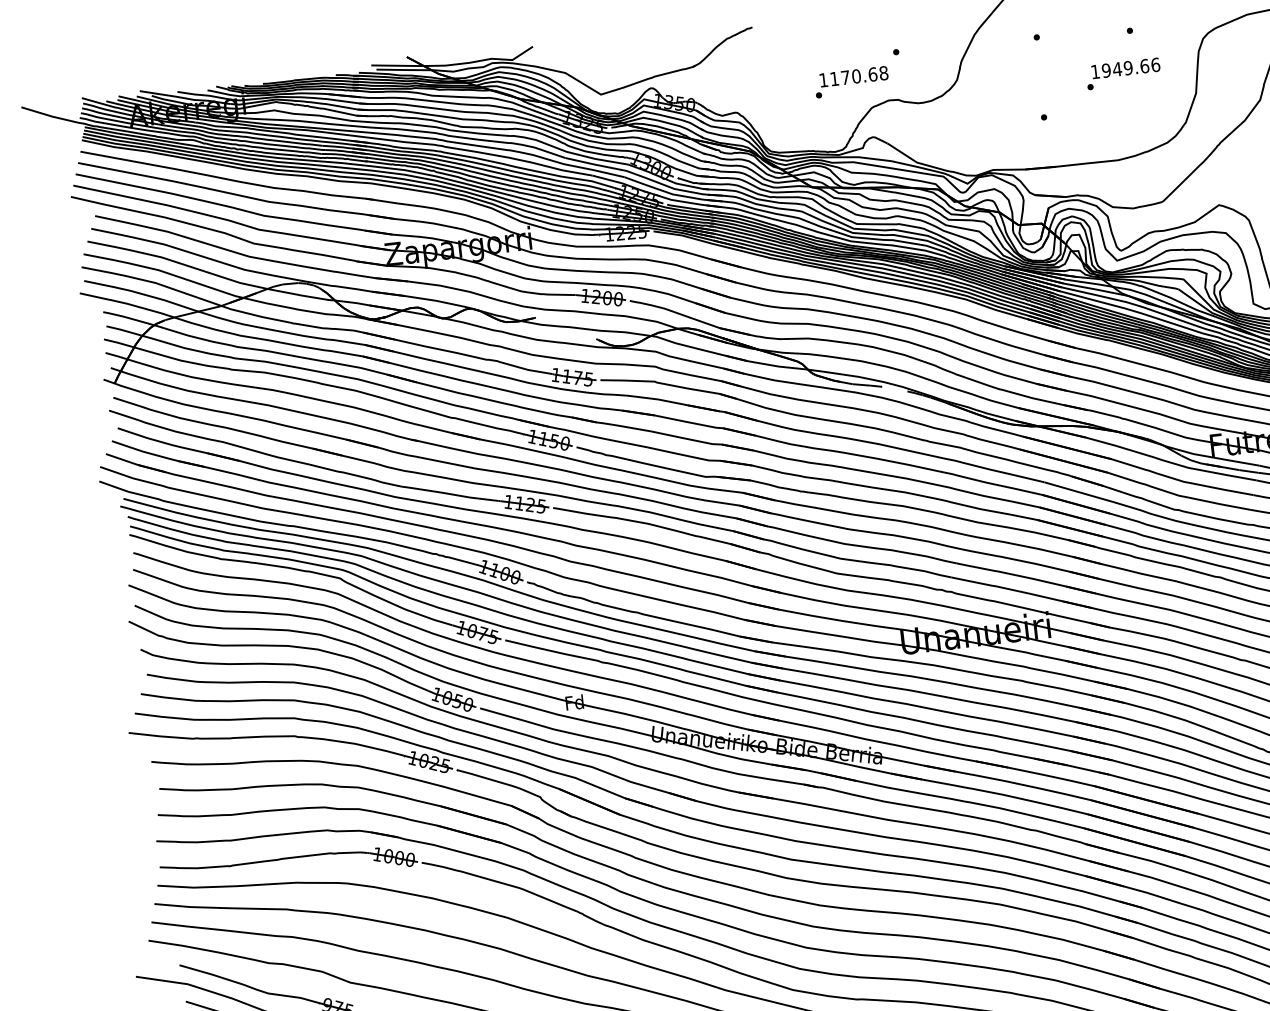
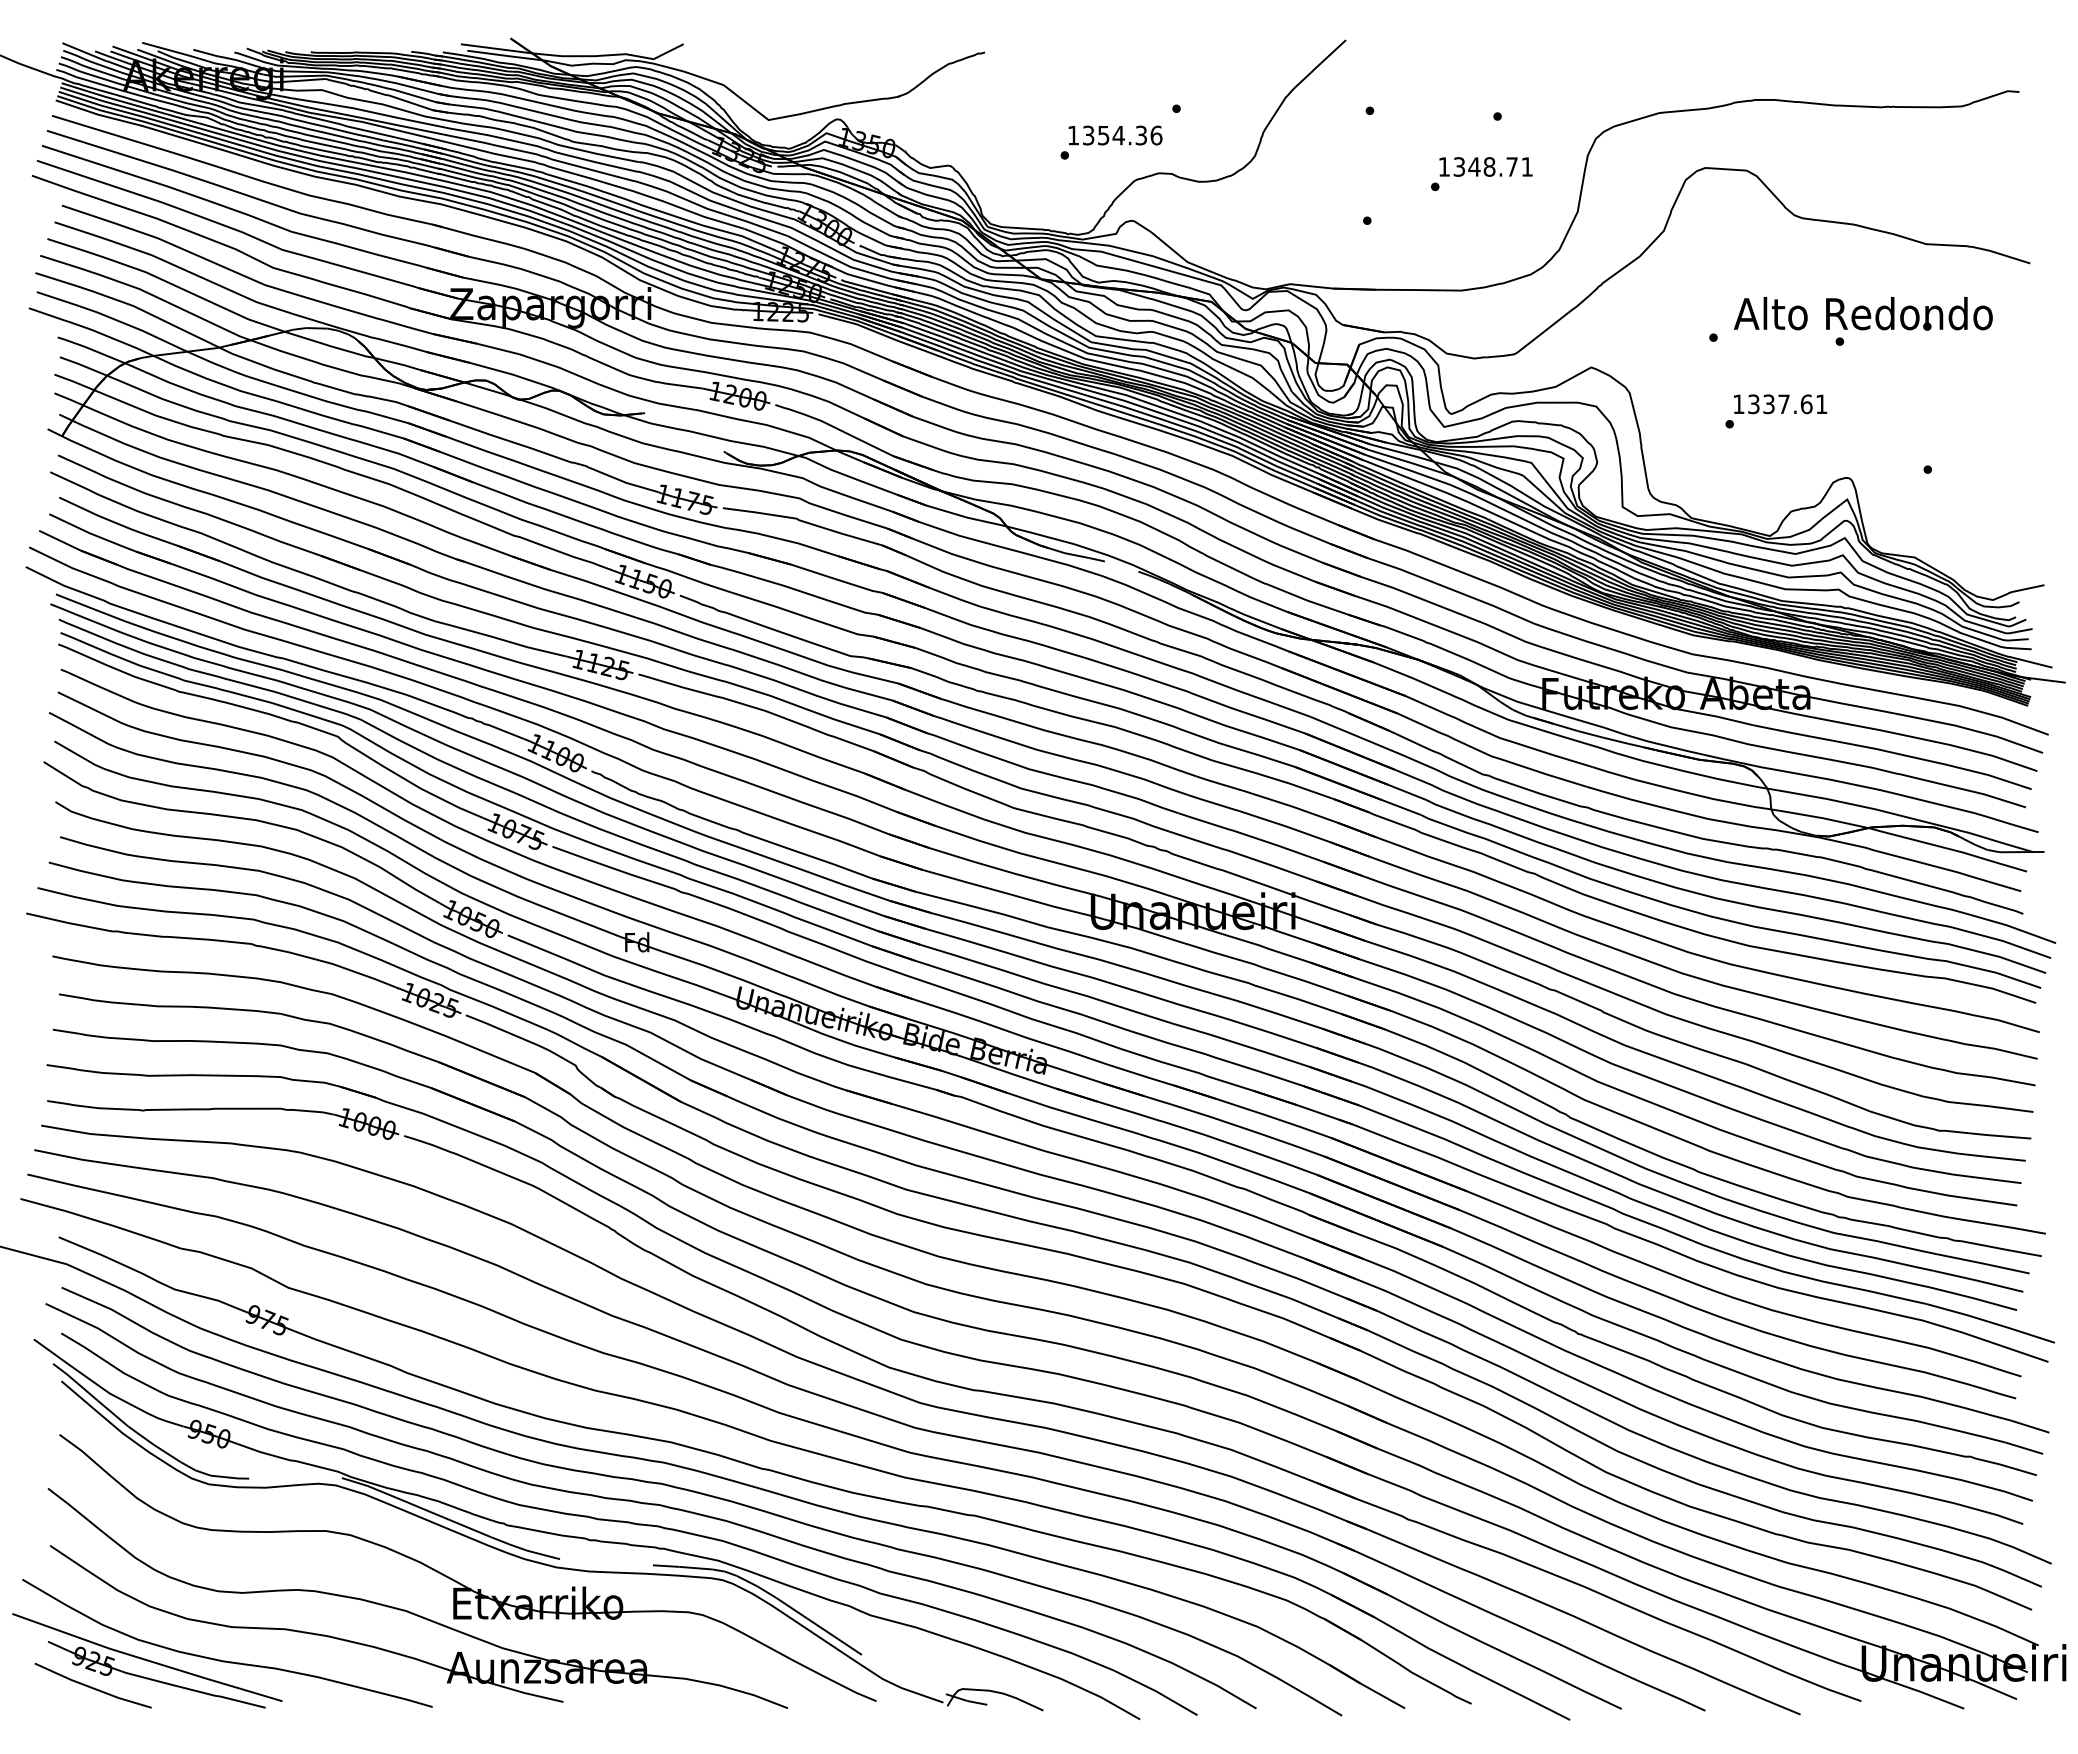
text: (1131, 67) -> (1493, 166), 1949.66 -> 1348.71
text: (859, 76) -> (1122, 135), 1170.68 -> 1354.36

